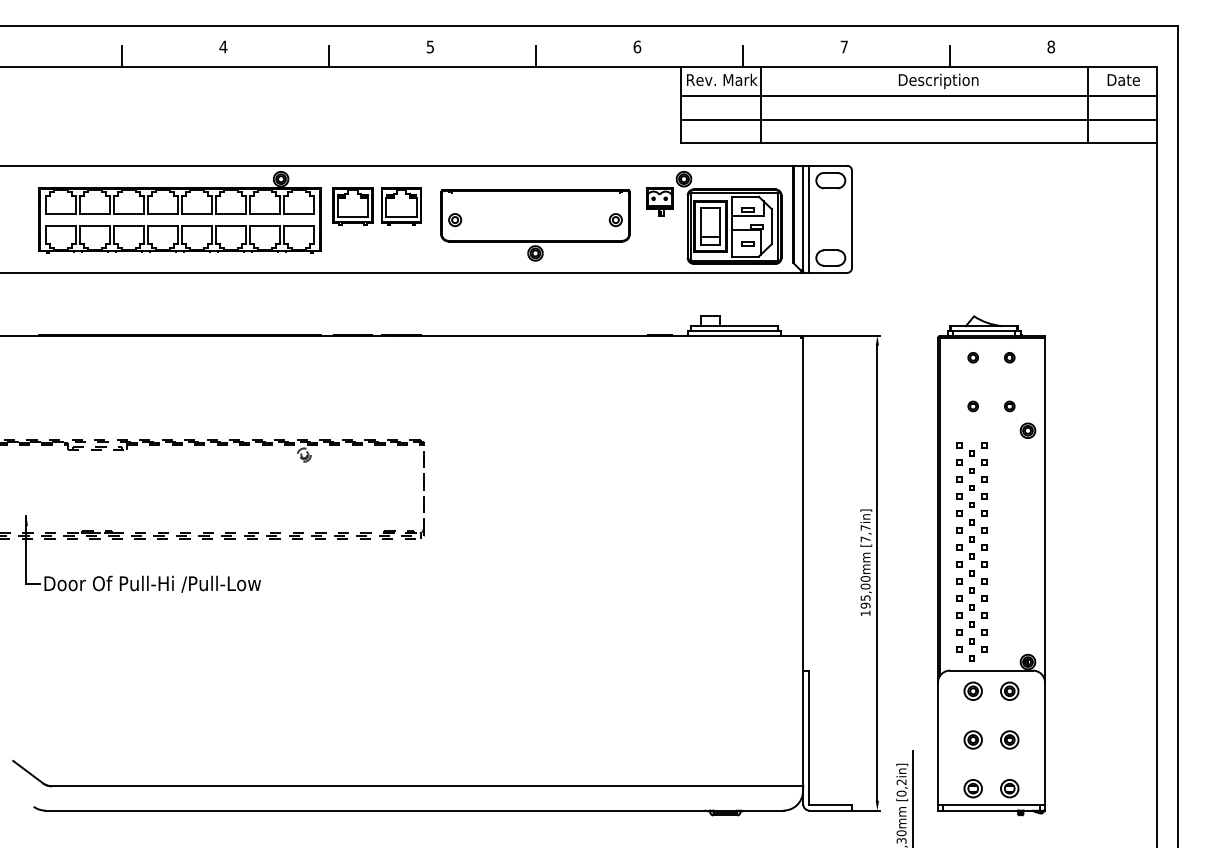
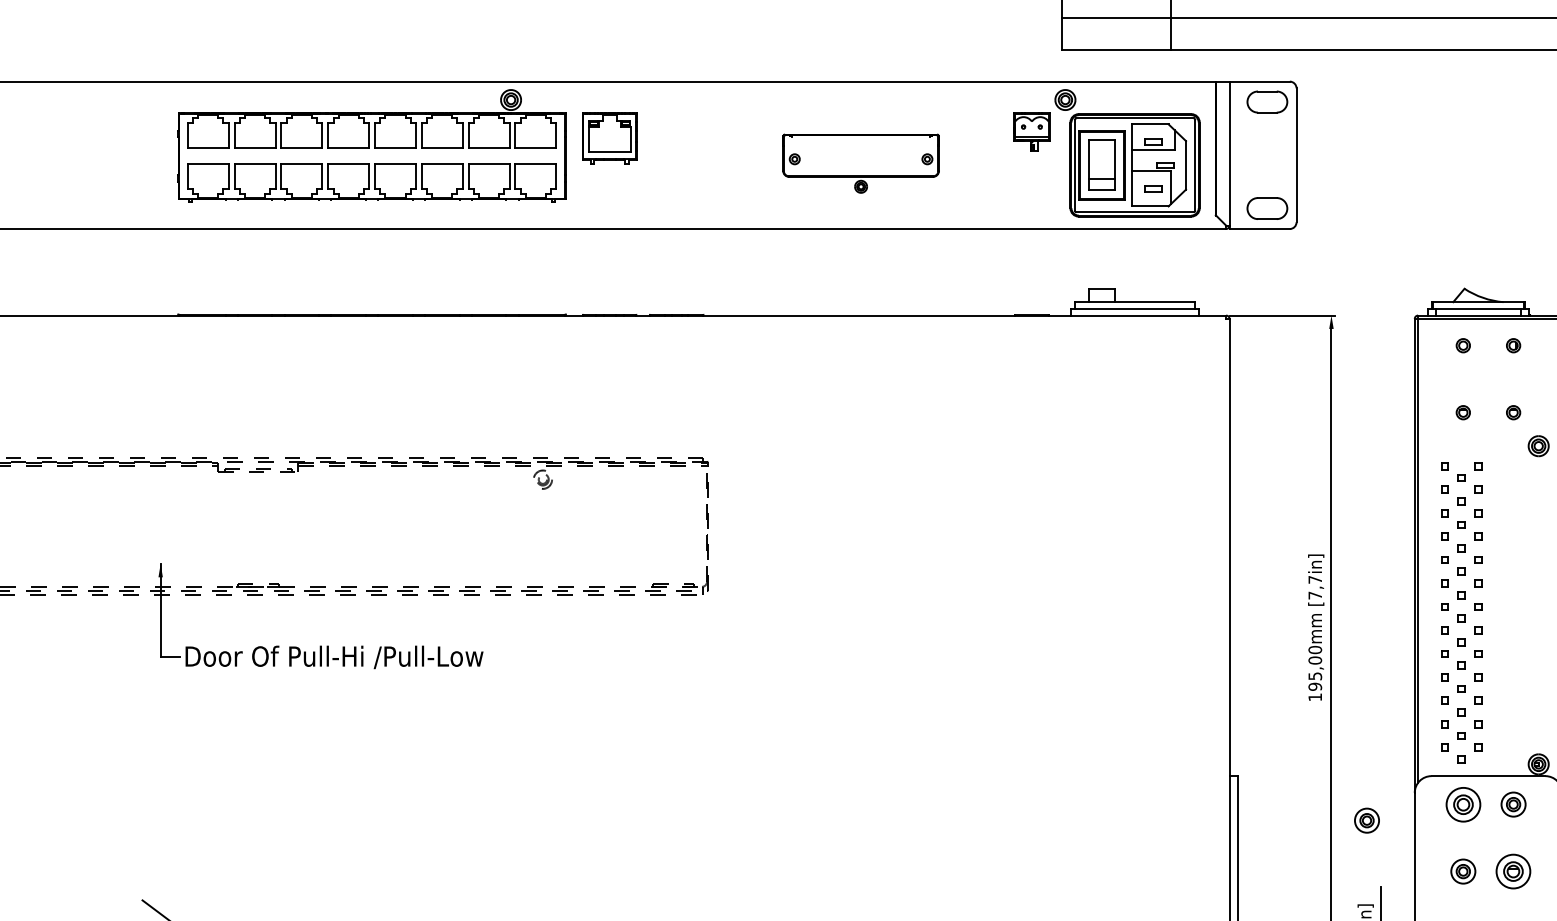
part: (401, 206) -> (676, 137), removed
line: (809, 218) -> (1238, 154), removed
part: (535, 225) -> (861, 163), size x0.6
part: (972, 690) -> (1462, 803), size x1.4
part: (902, 702) -> (1366, 820), added
part: (1009, 739) -> (1513, 870), size x1.4

